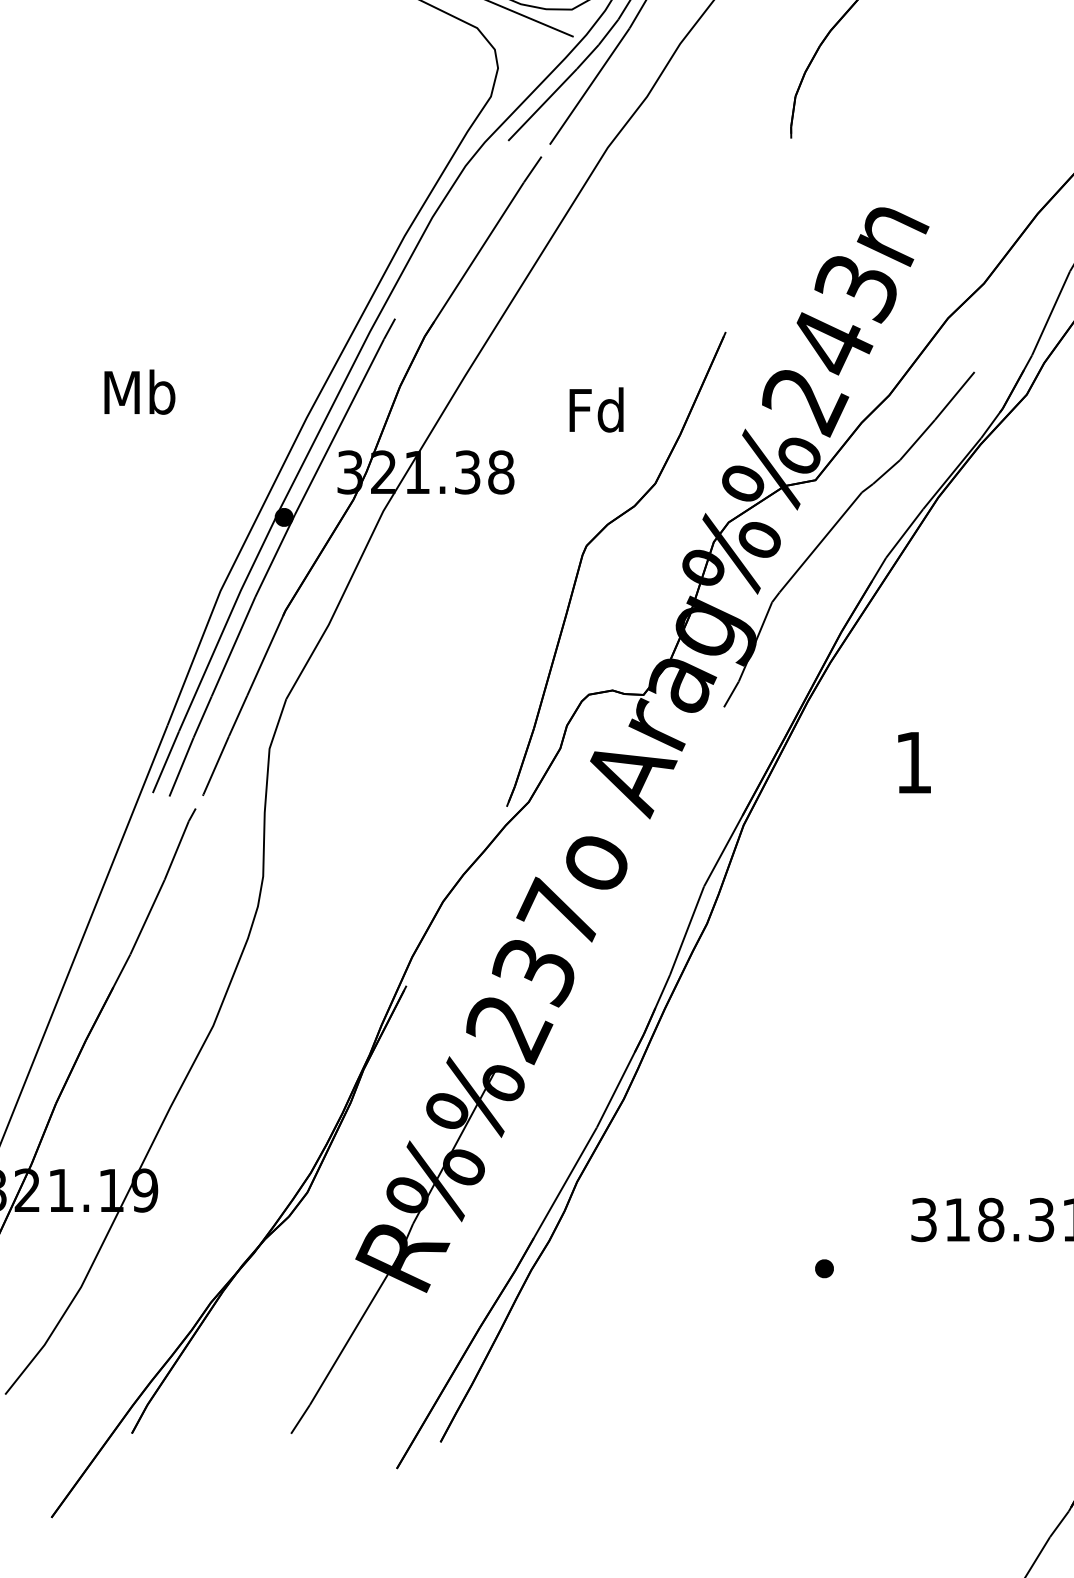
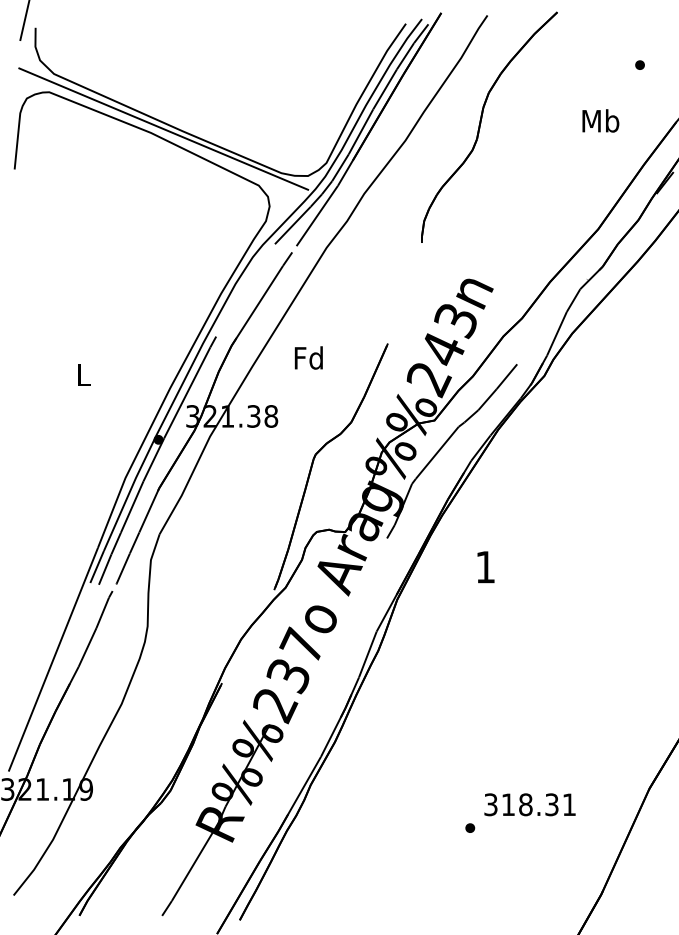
text: (139, 391) -> (83, 374), Mb -> L
text: (595, 409) -> (308, 357), moved
part: (824, 1267) -> (470, 827), moved

